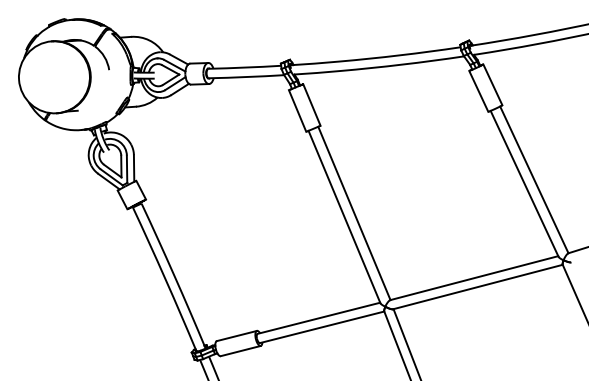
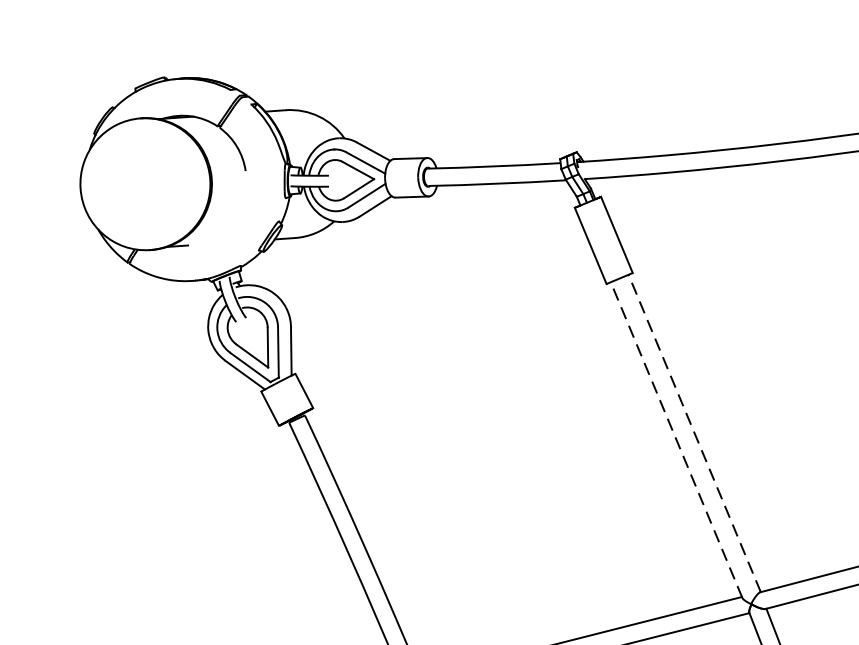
line: (354, 213) -> (694, 433), solid -> dashed
line: (344, 216) -> (676, 439), solid -> dashed

